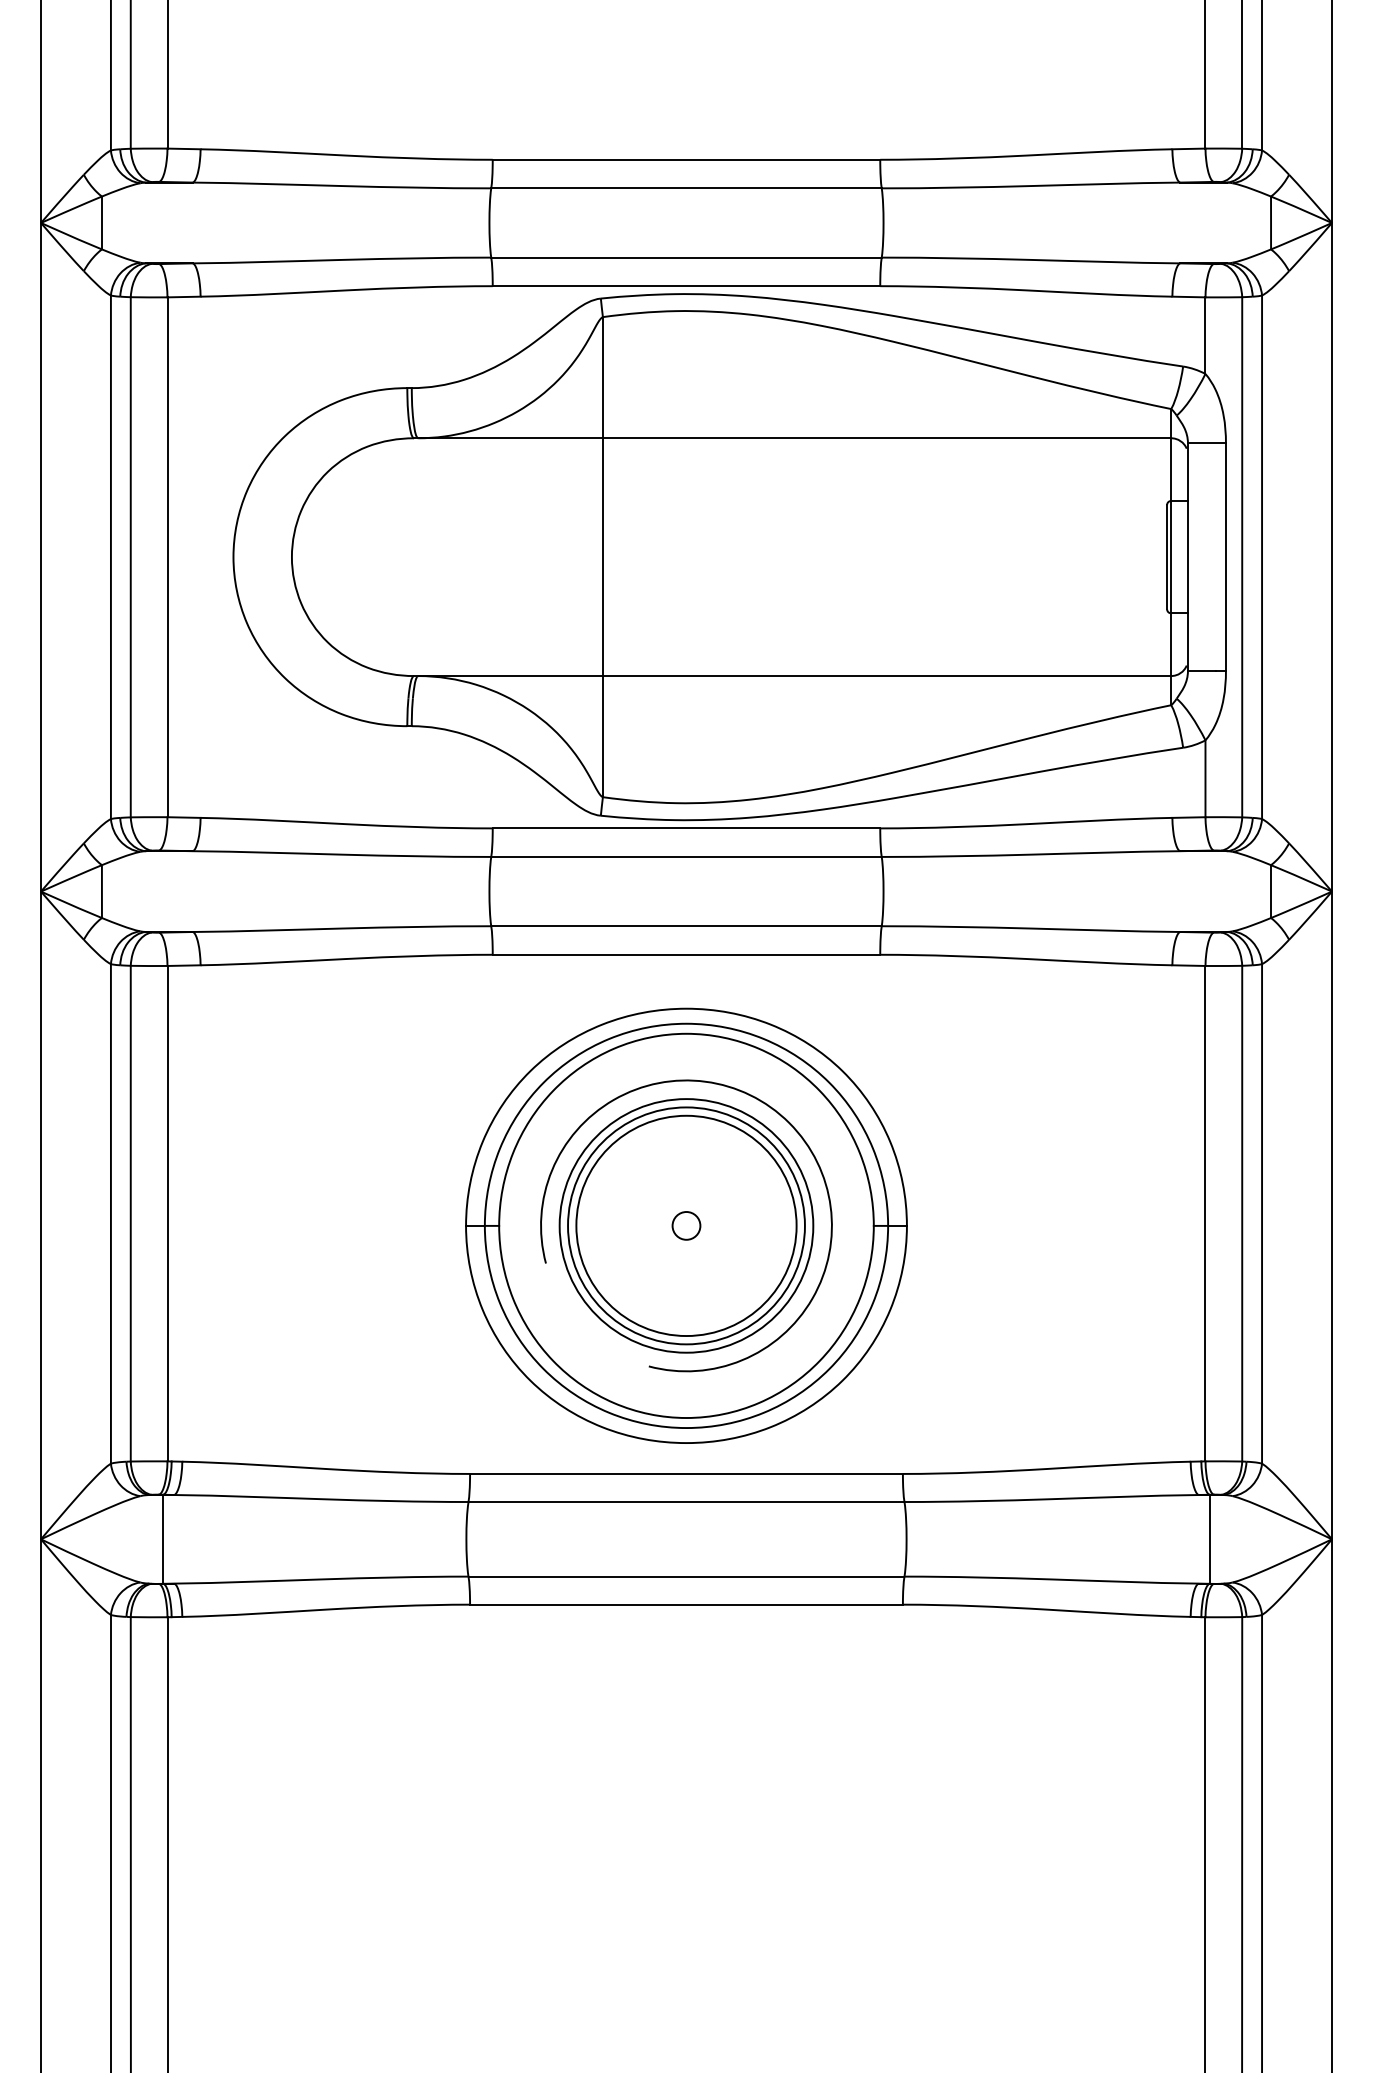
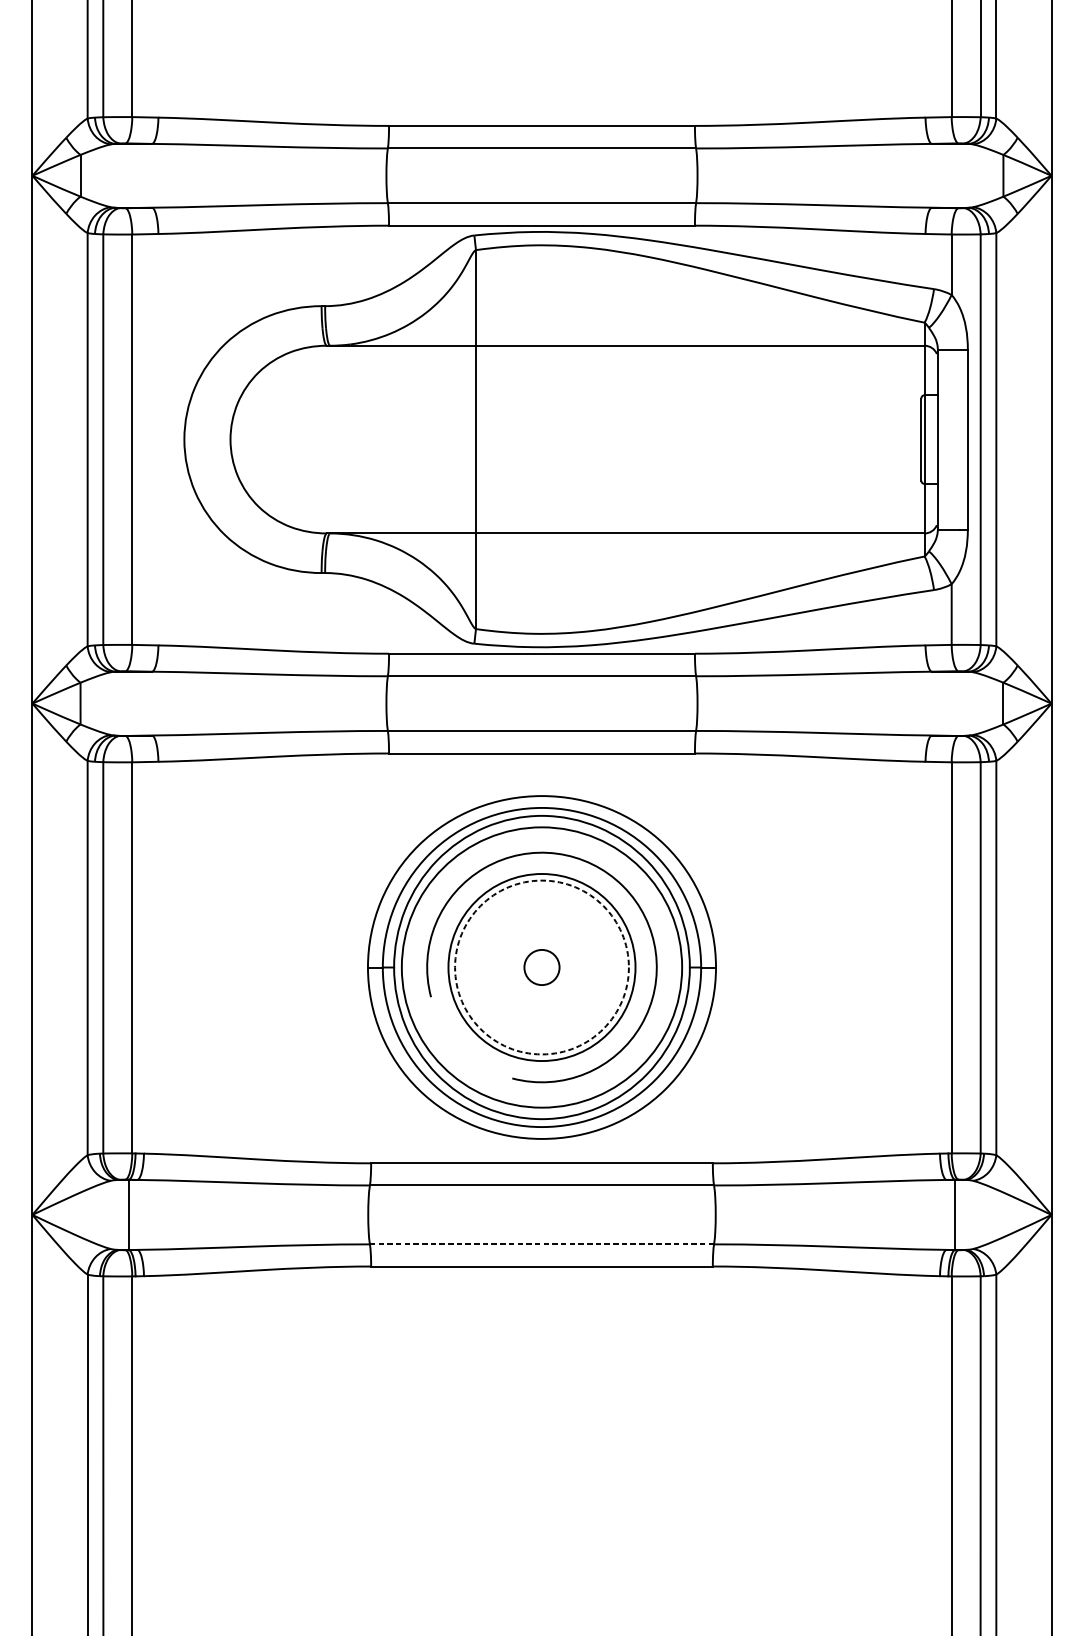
circle: (686, 1225) -> (542, 967), size x1.4
circle: (686, 1225) -> (542, 967), size x1.6
circle: (686, 1225) -> (542, 967), solid -> dashed
line: (686, 1576) -> (542, 1244), solid -> dashed

